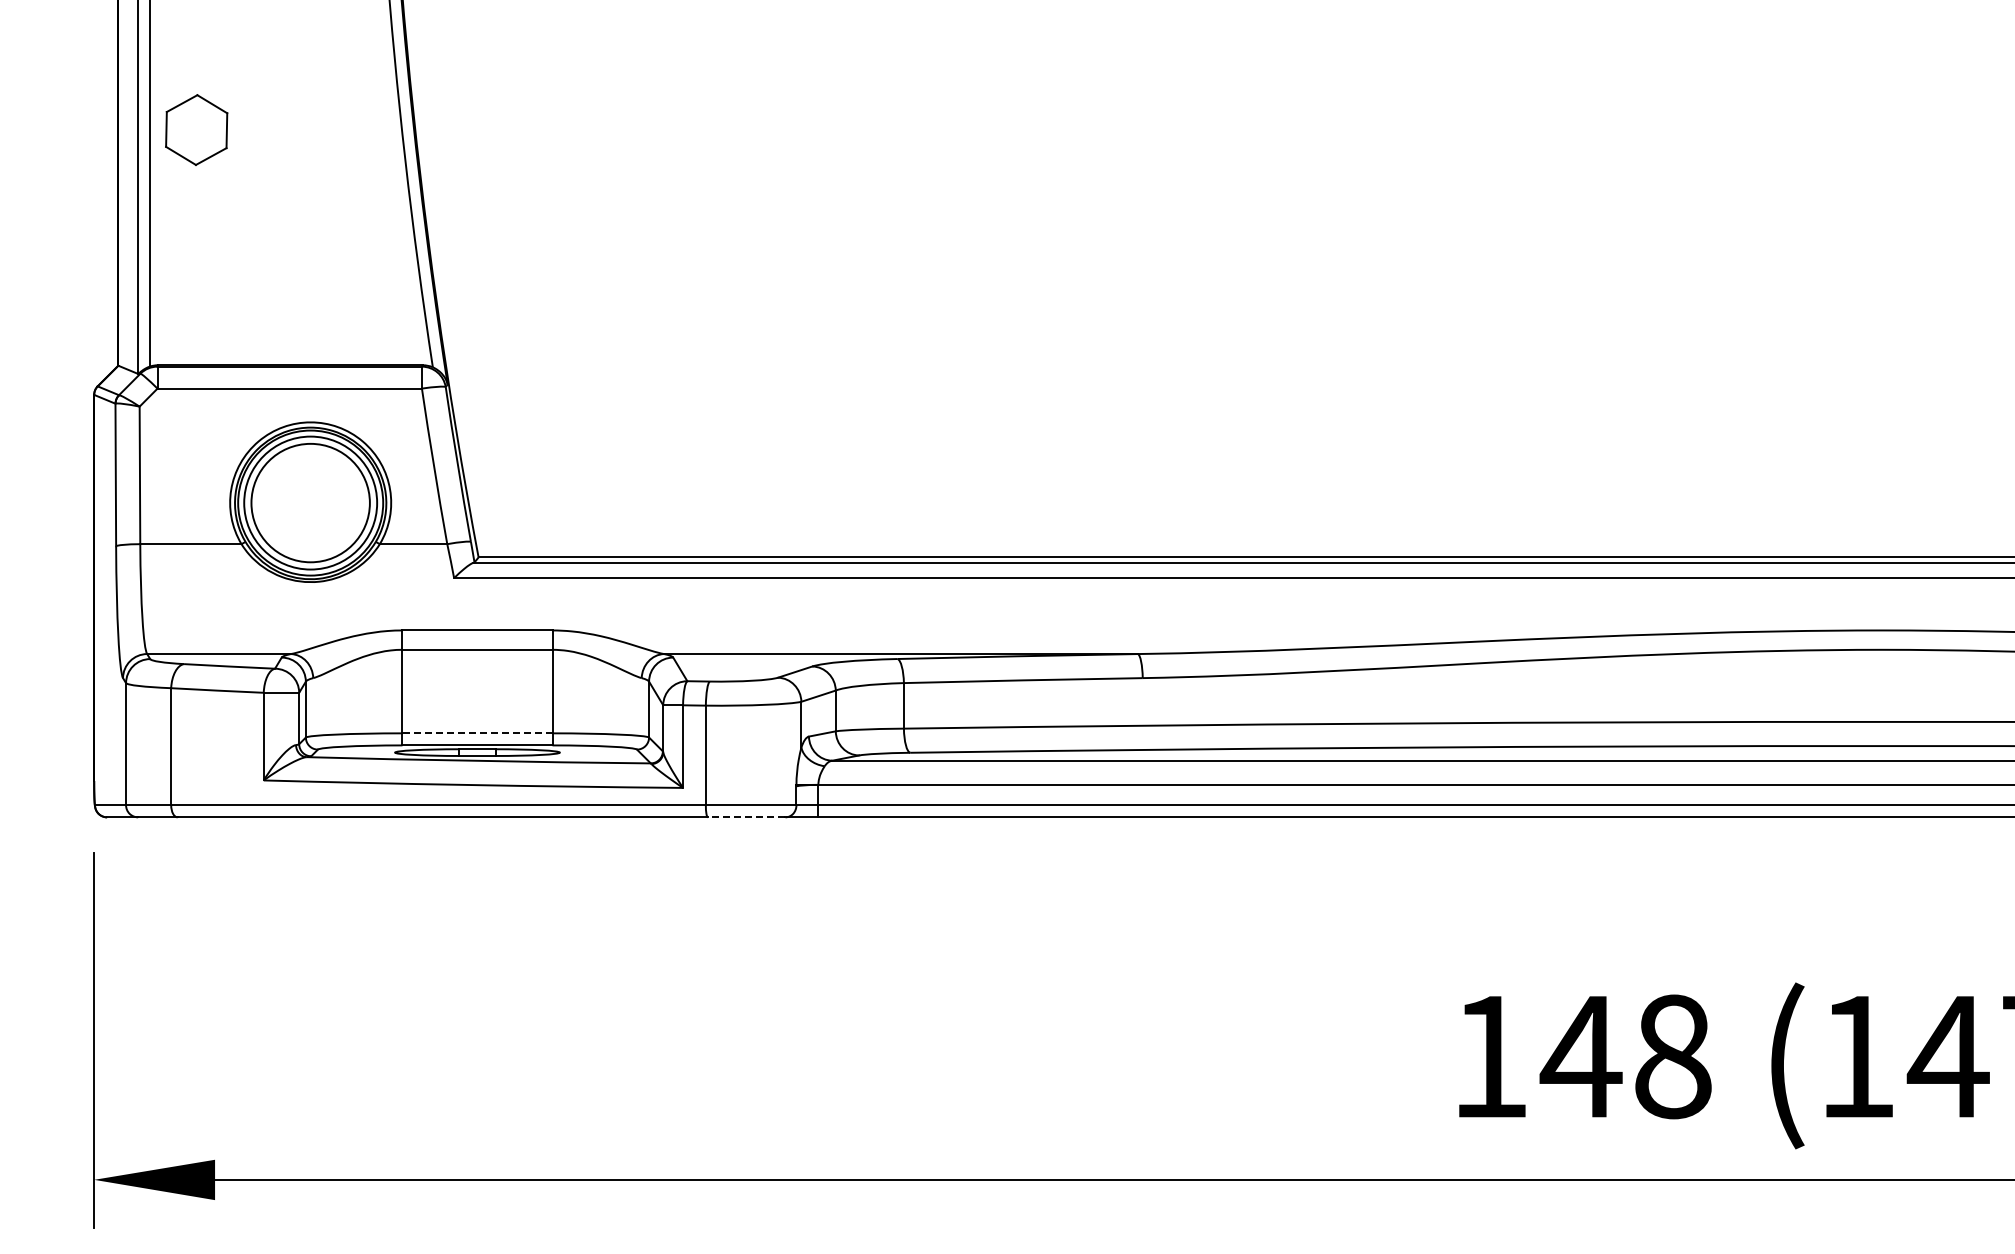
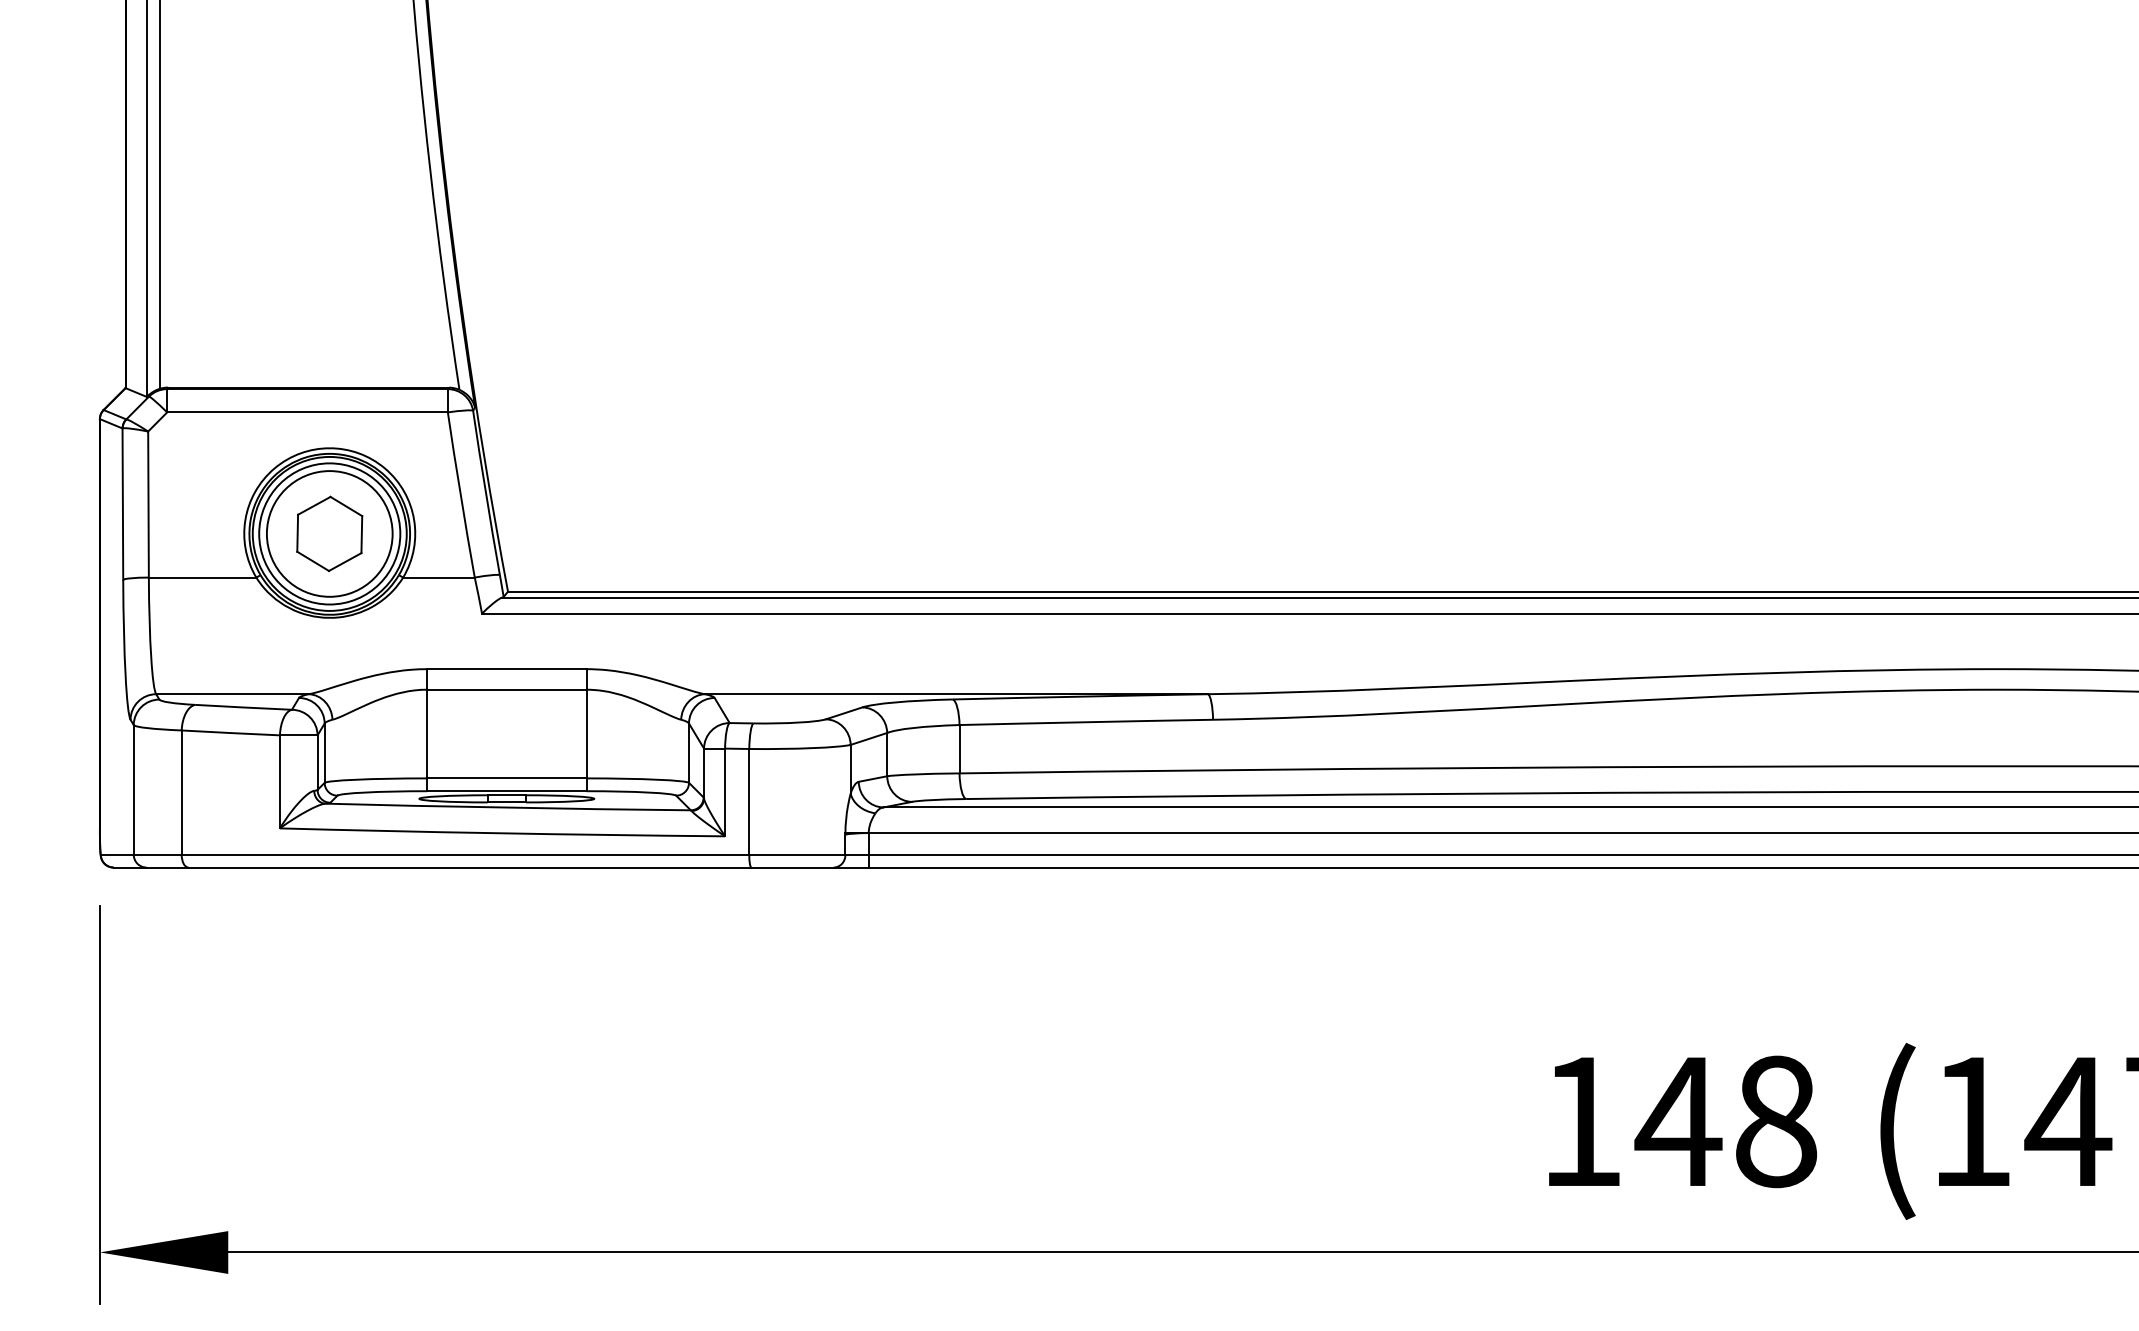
part: (196, 129) -> (329, 533), moved
line: (476, 733) -> (505, 778), dashed -> solid
line: (746, 817) -> (792, 867), dashed -> solid

